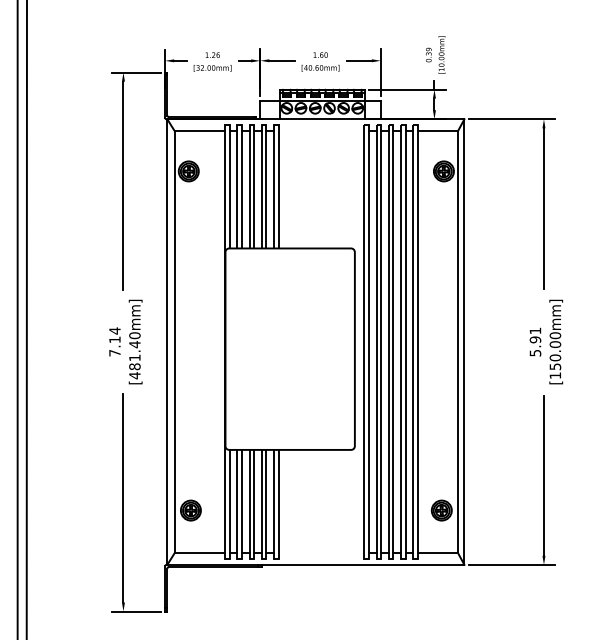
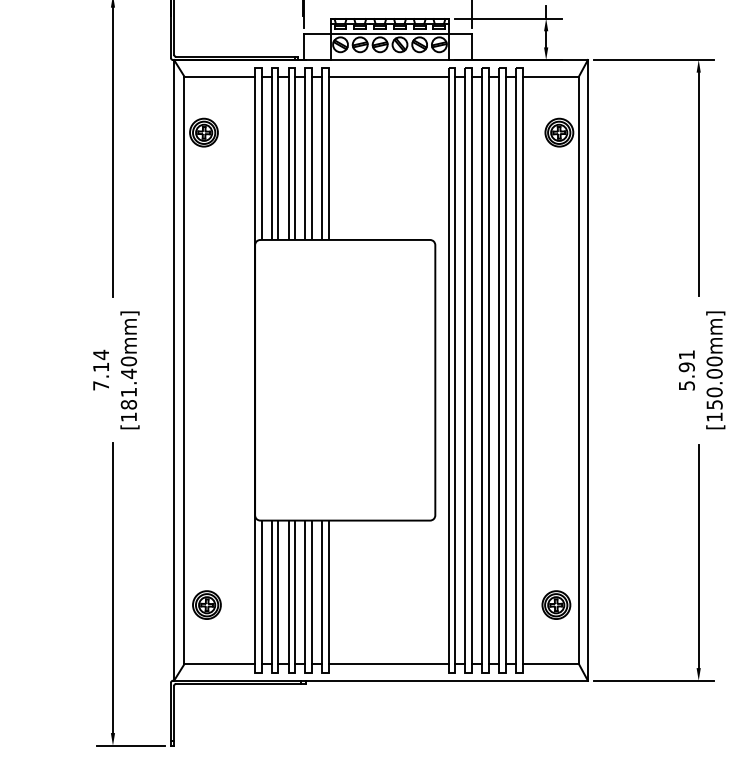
line: (321, 131) -> (388, 77), added
text: (134, 375) -> (128, 416), [481.40mm] -> [181.40mm]
line: (321, 553) -> (388, 664), added

